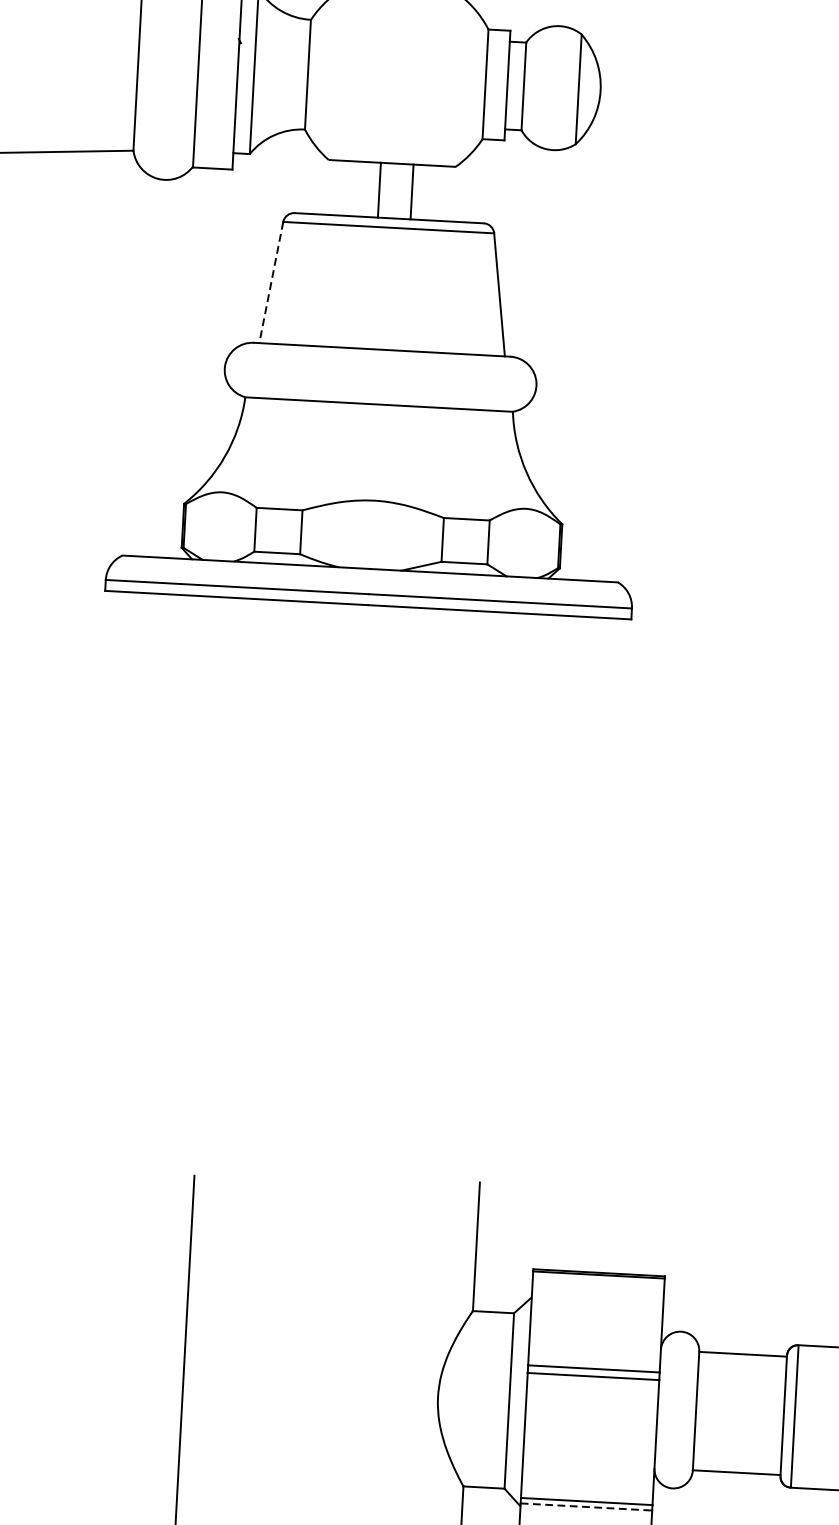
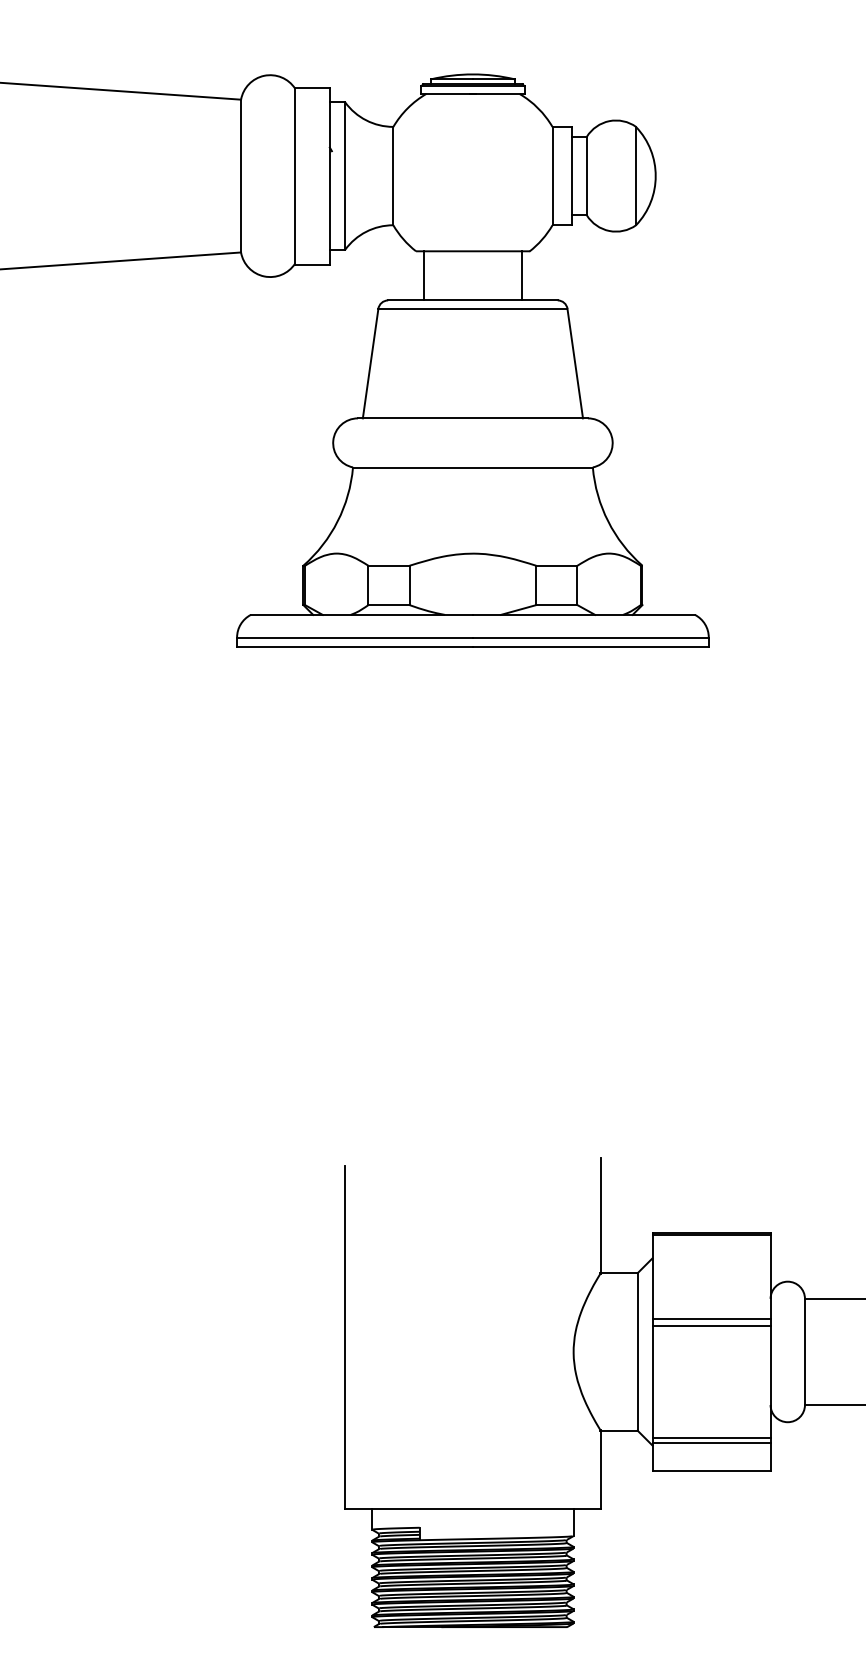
line: (379, 189) -> (423, 275), moved
line: (412, 191) -> (522, 275), moved
line: (271, 283) -> (370, 364), dashed -> solid
line: (586, 1506) -> (711, 1442), dashed -> solid

